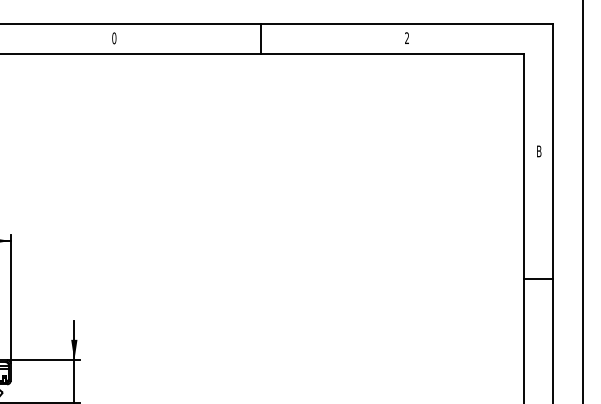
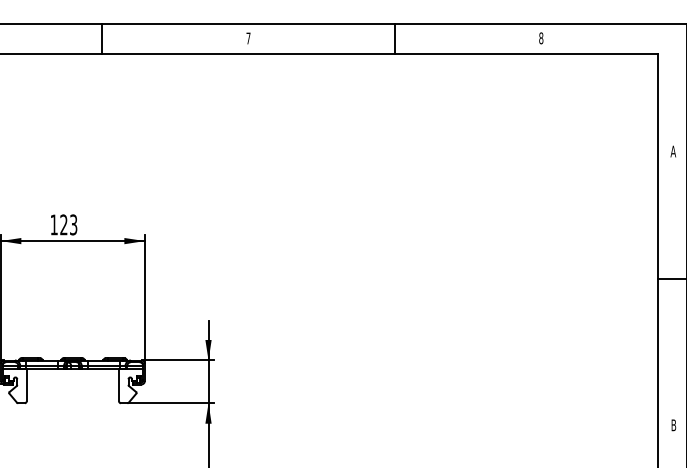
text: (114, 38) -> (248, 38), 0 -> 7
text: (407, 38) -> (541, 38), 2 -> 8
text: (539, 151) -> (673, 151), B -> A

